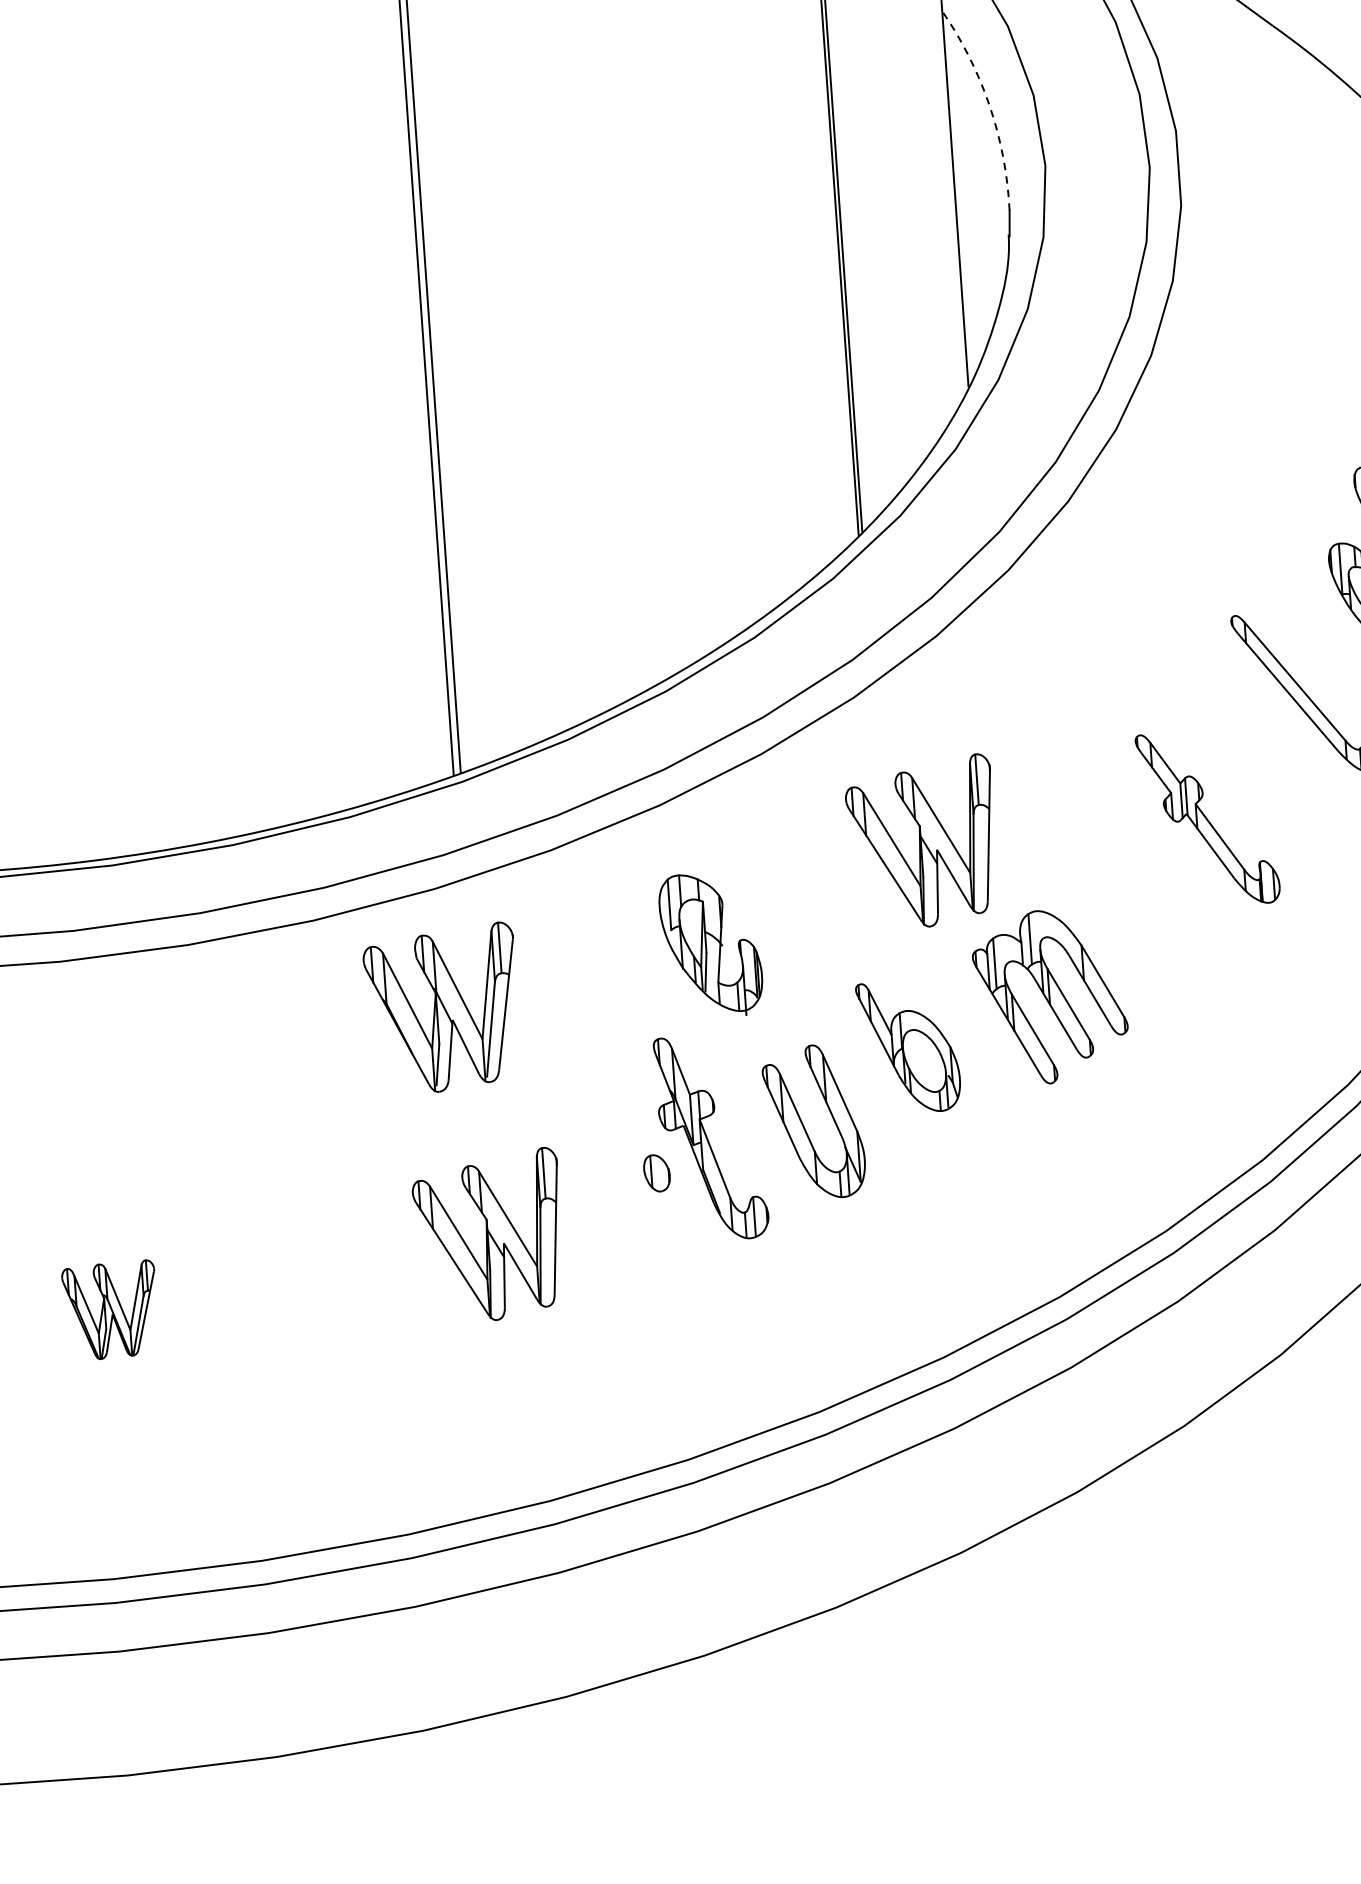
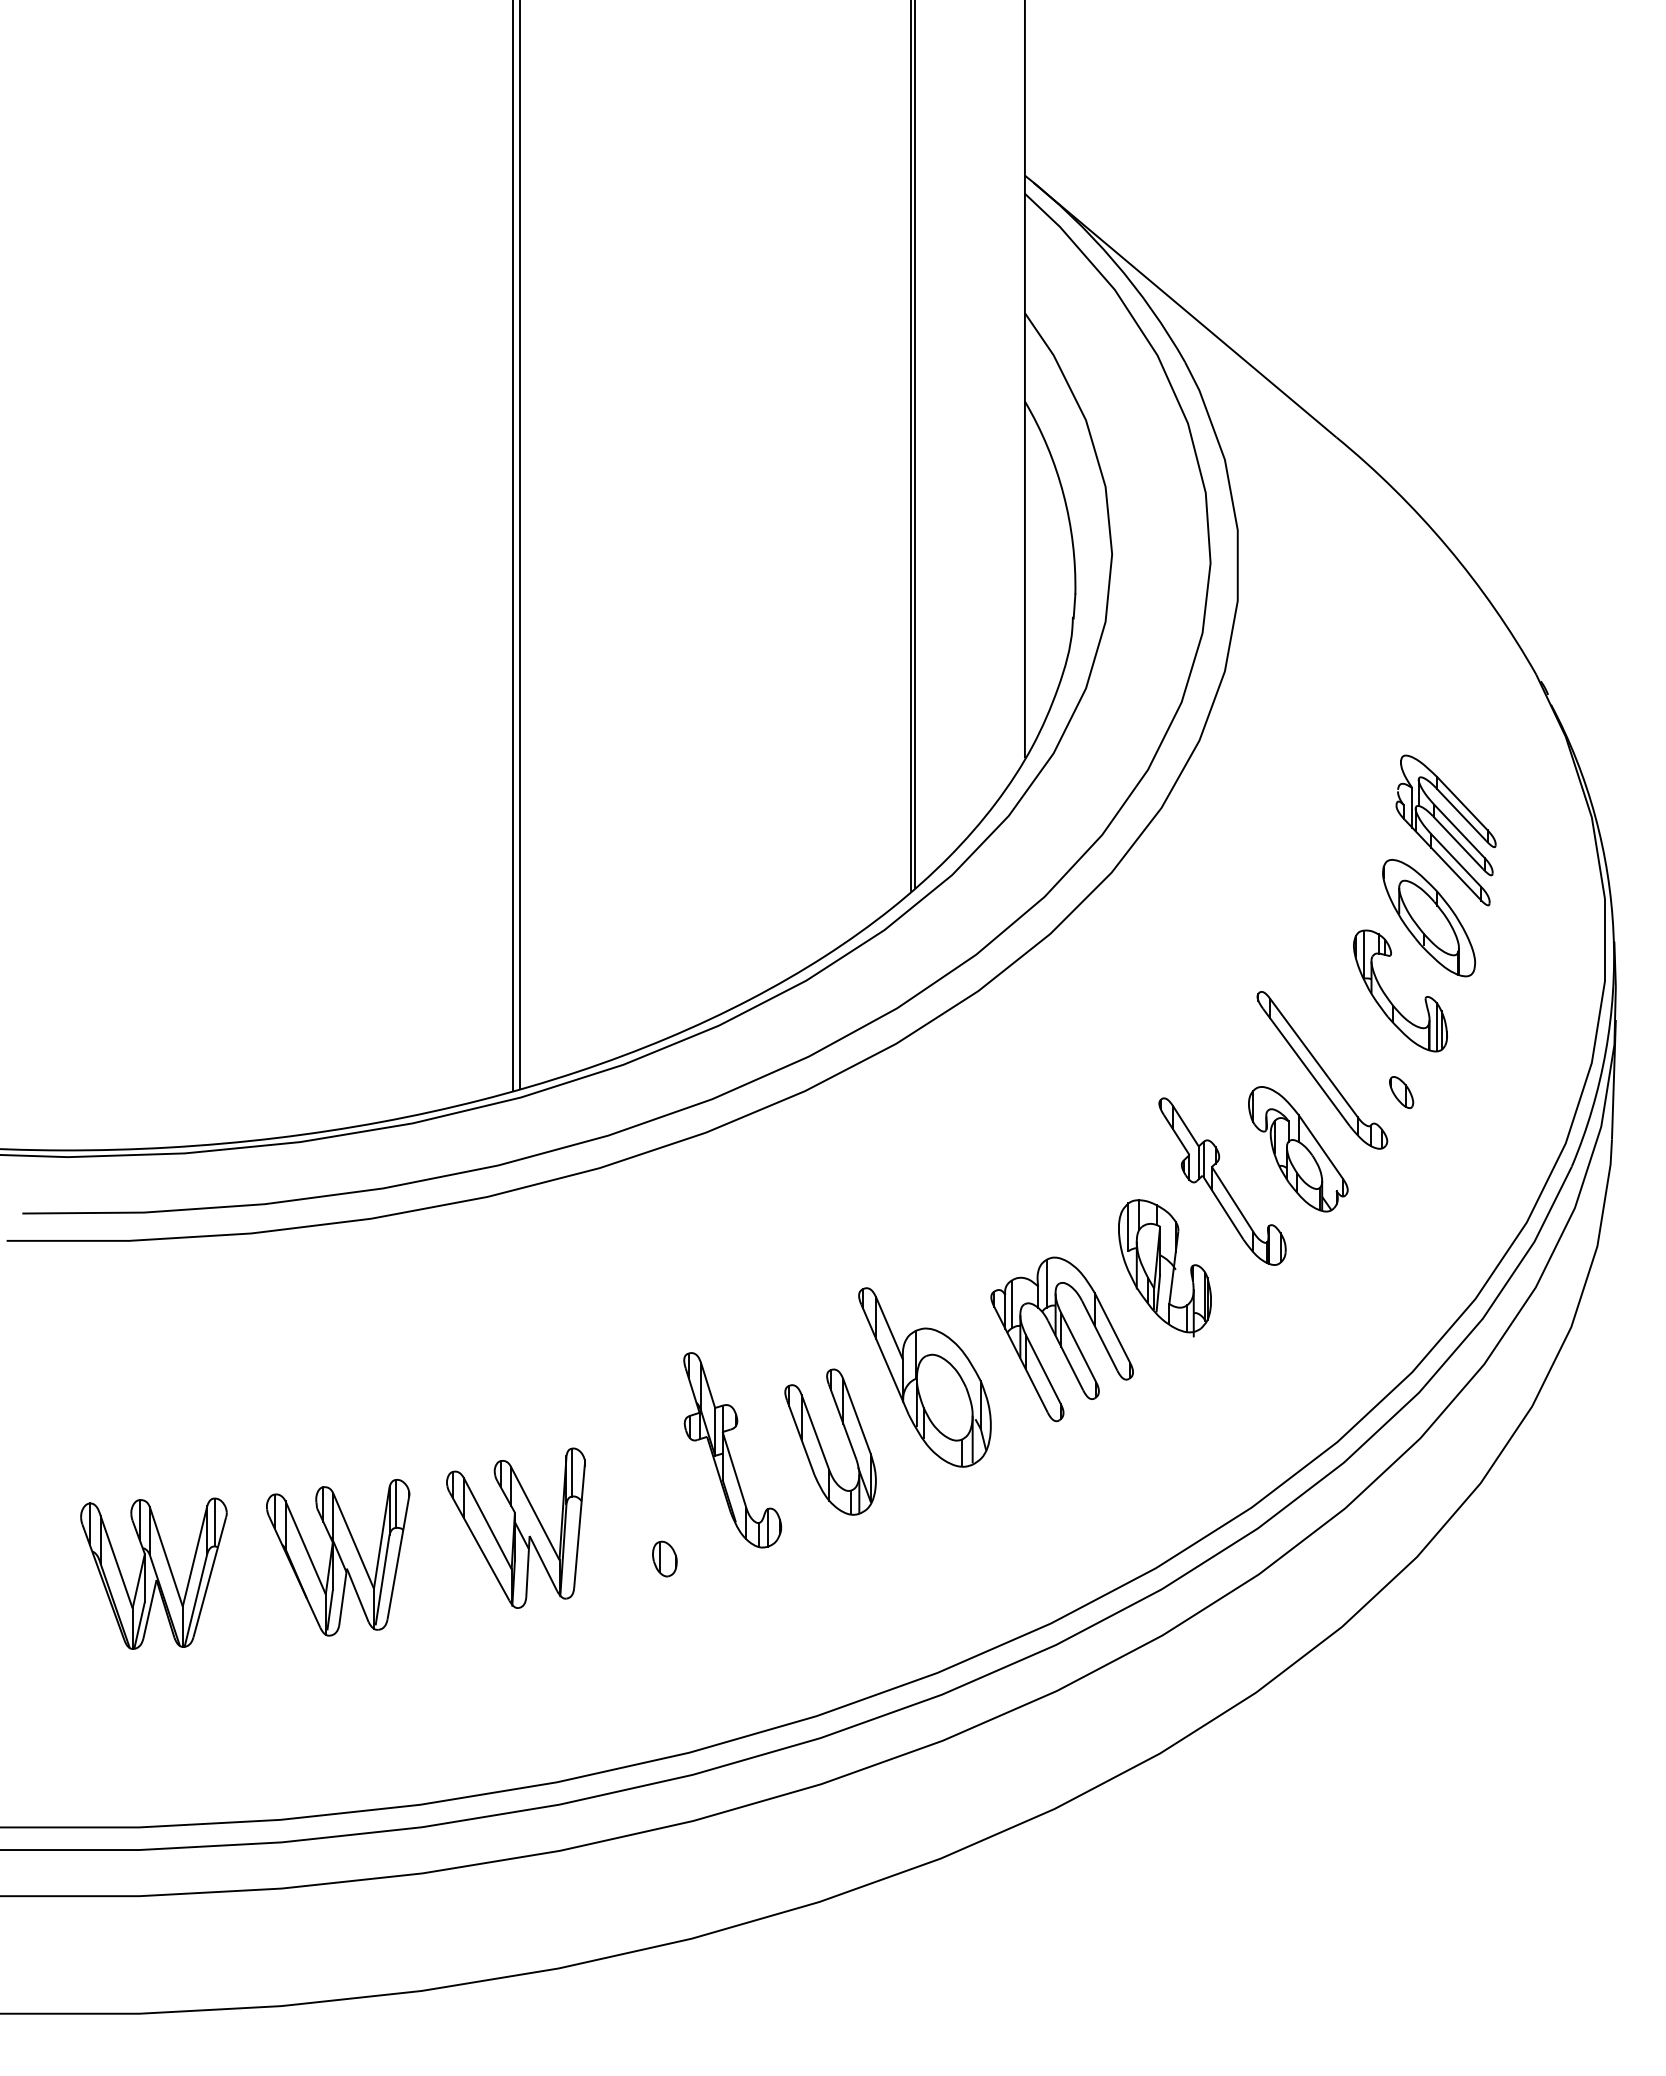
arc: (989, 106) -> (1063, 494), dashed -> solid
part: (1285, 779) -> (1298, 1149), added
part: (921, 841) -> (950, 1184), removed
part: (710, 945) -> (1164, 1268), moved
part: (442, 1008) -> (338, 1557), moved
part: (908, 1047) -> (924, 1377), size x1.43
part: (656, 1172) -> (664, 1558), moved
part: (110, 1310) -> (153, 1573), size x1.67

